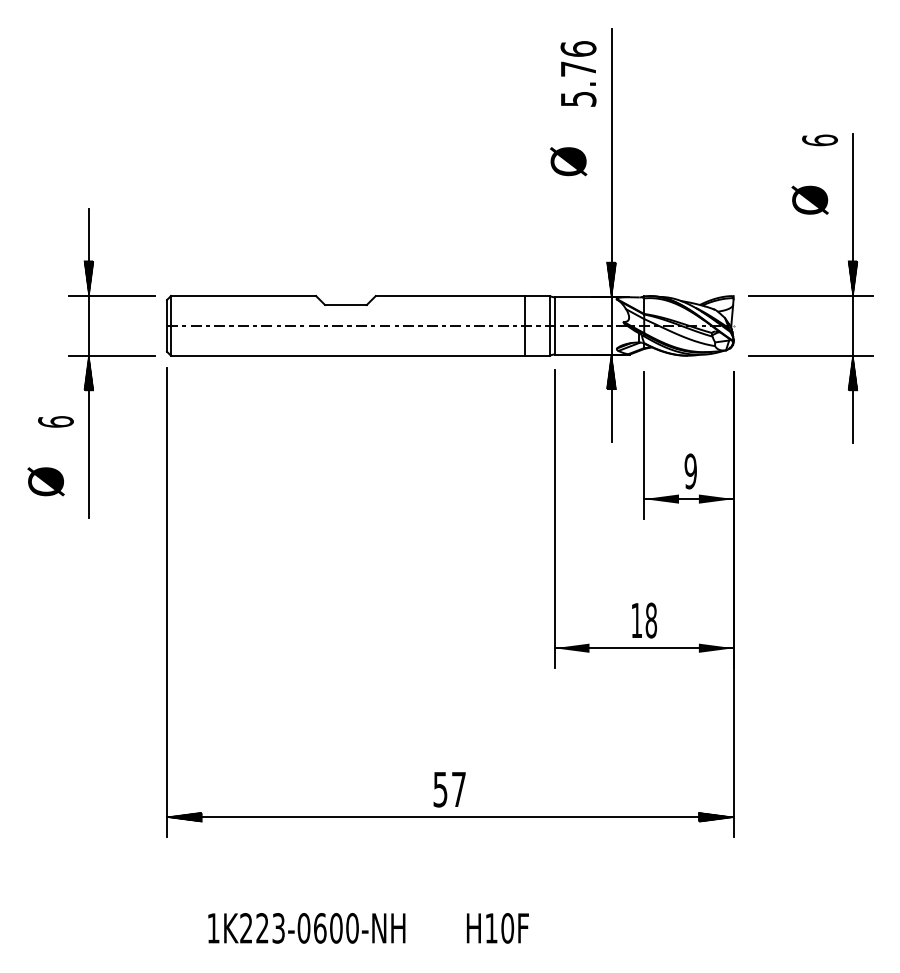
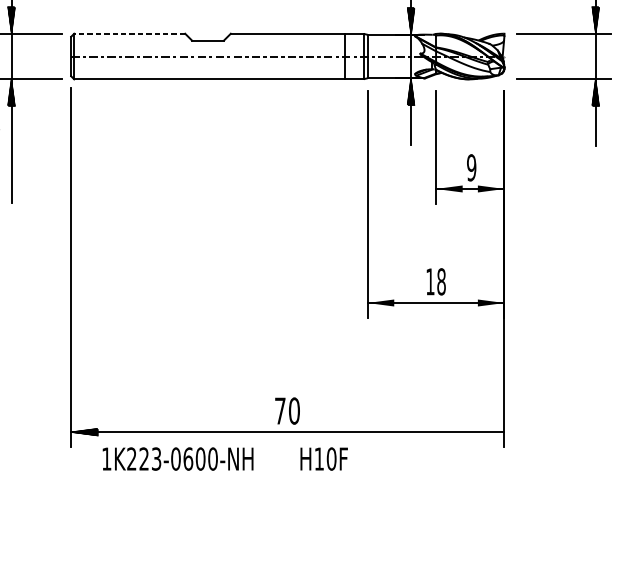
line: (243, 296) -> (129, 34), solid -> dashed
text: (449, 789) -> (287, 411), 57 -> 70
hatch: (715, 816) -> (490, 431), removed
text: (368, 928) -> (225, 459), moved

